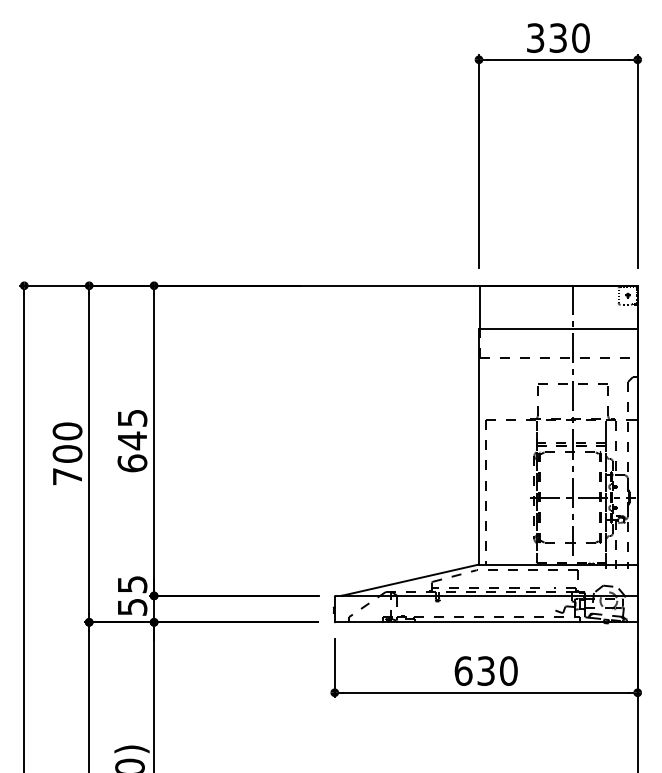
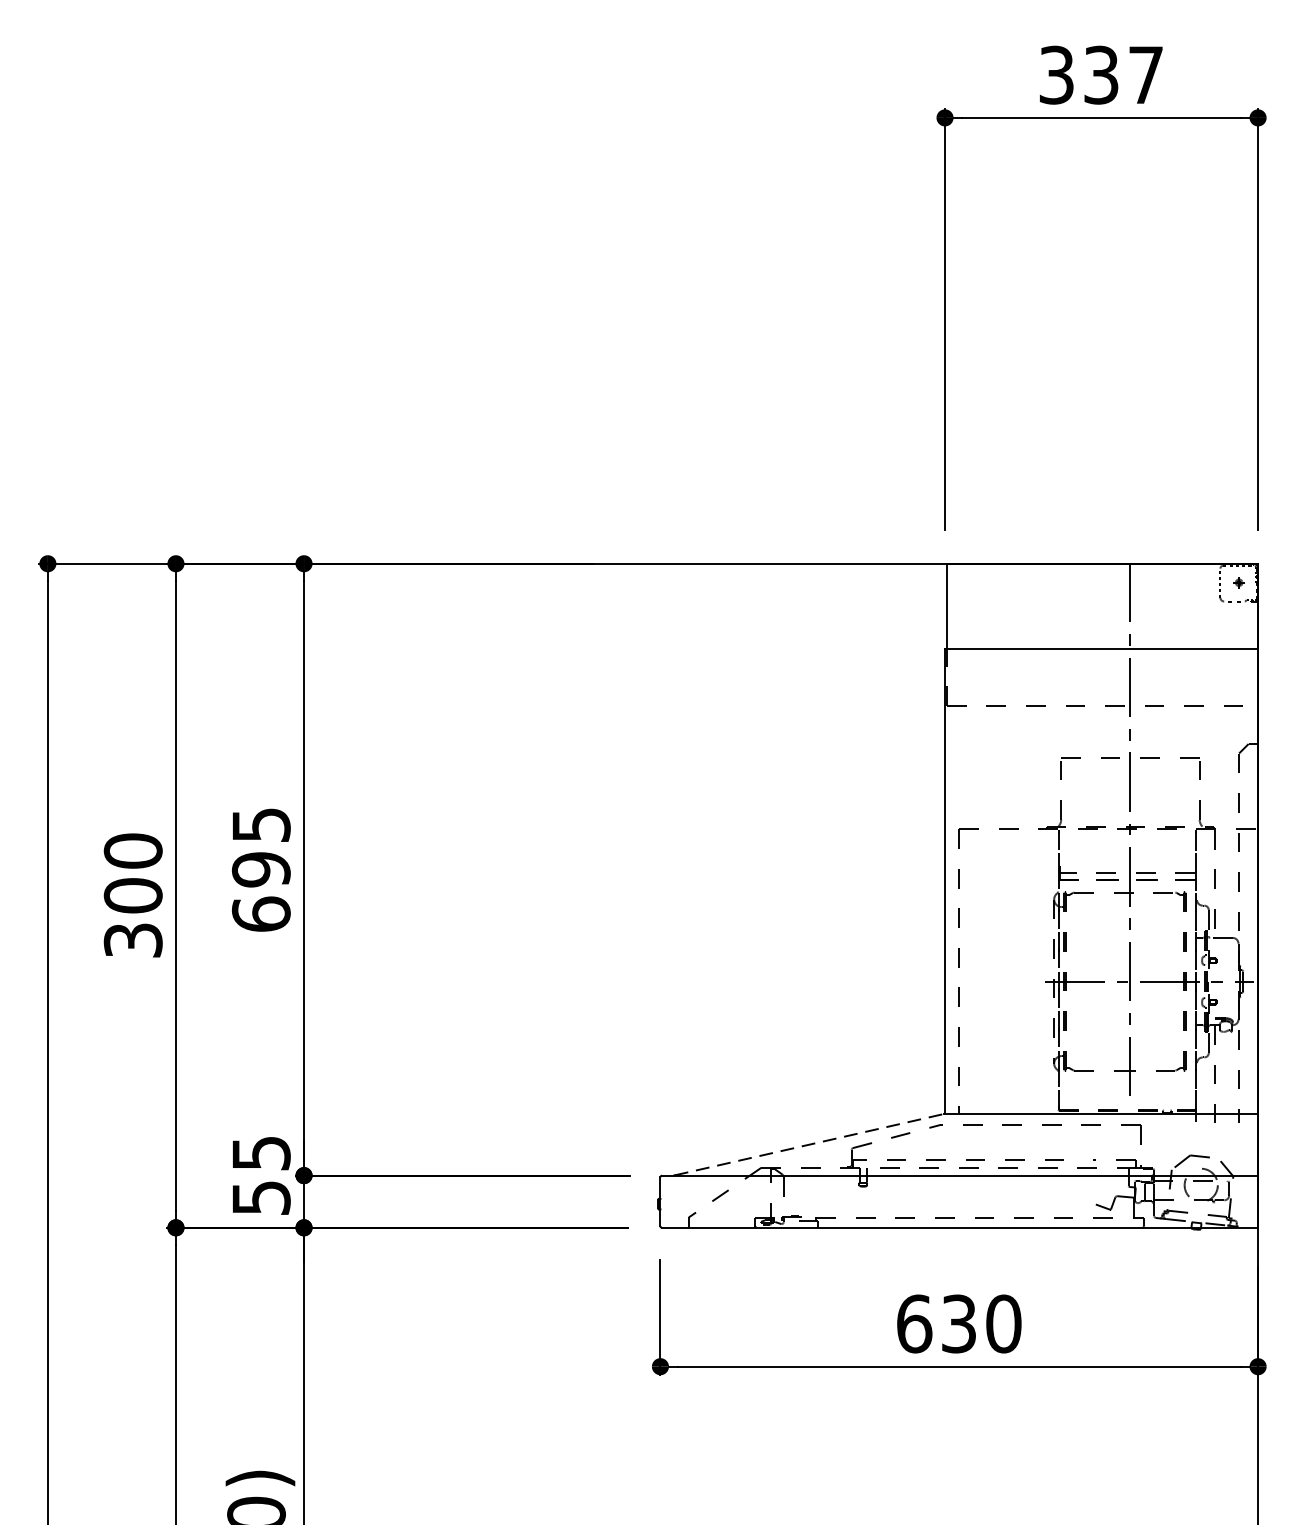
text: (580, 37) -> (1145, 73), 330 -> 337
text: (132, 440) -> (261, 869), 645 -> 695
text: (67, 476) -> (133, 940), 700 -> 300
line: (410, 580) -> (809, 1145), solid -> dashed

